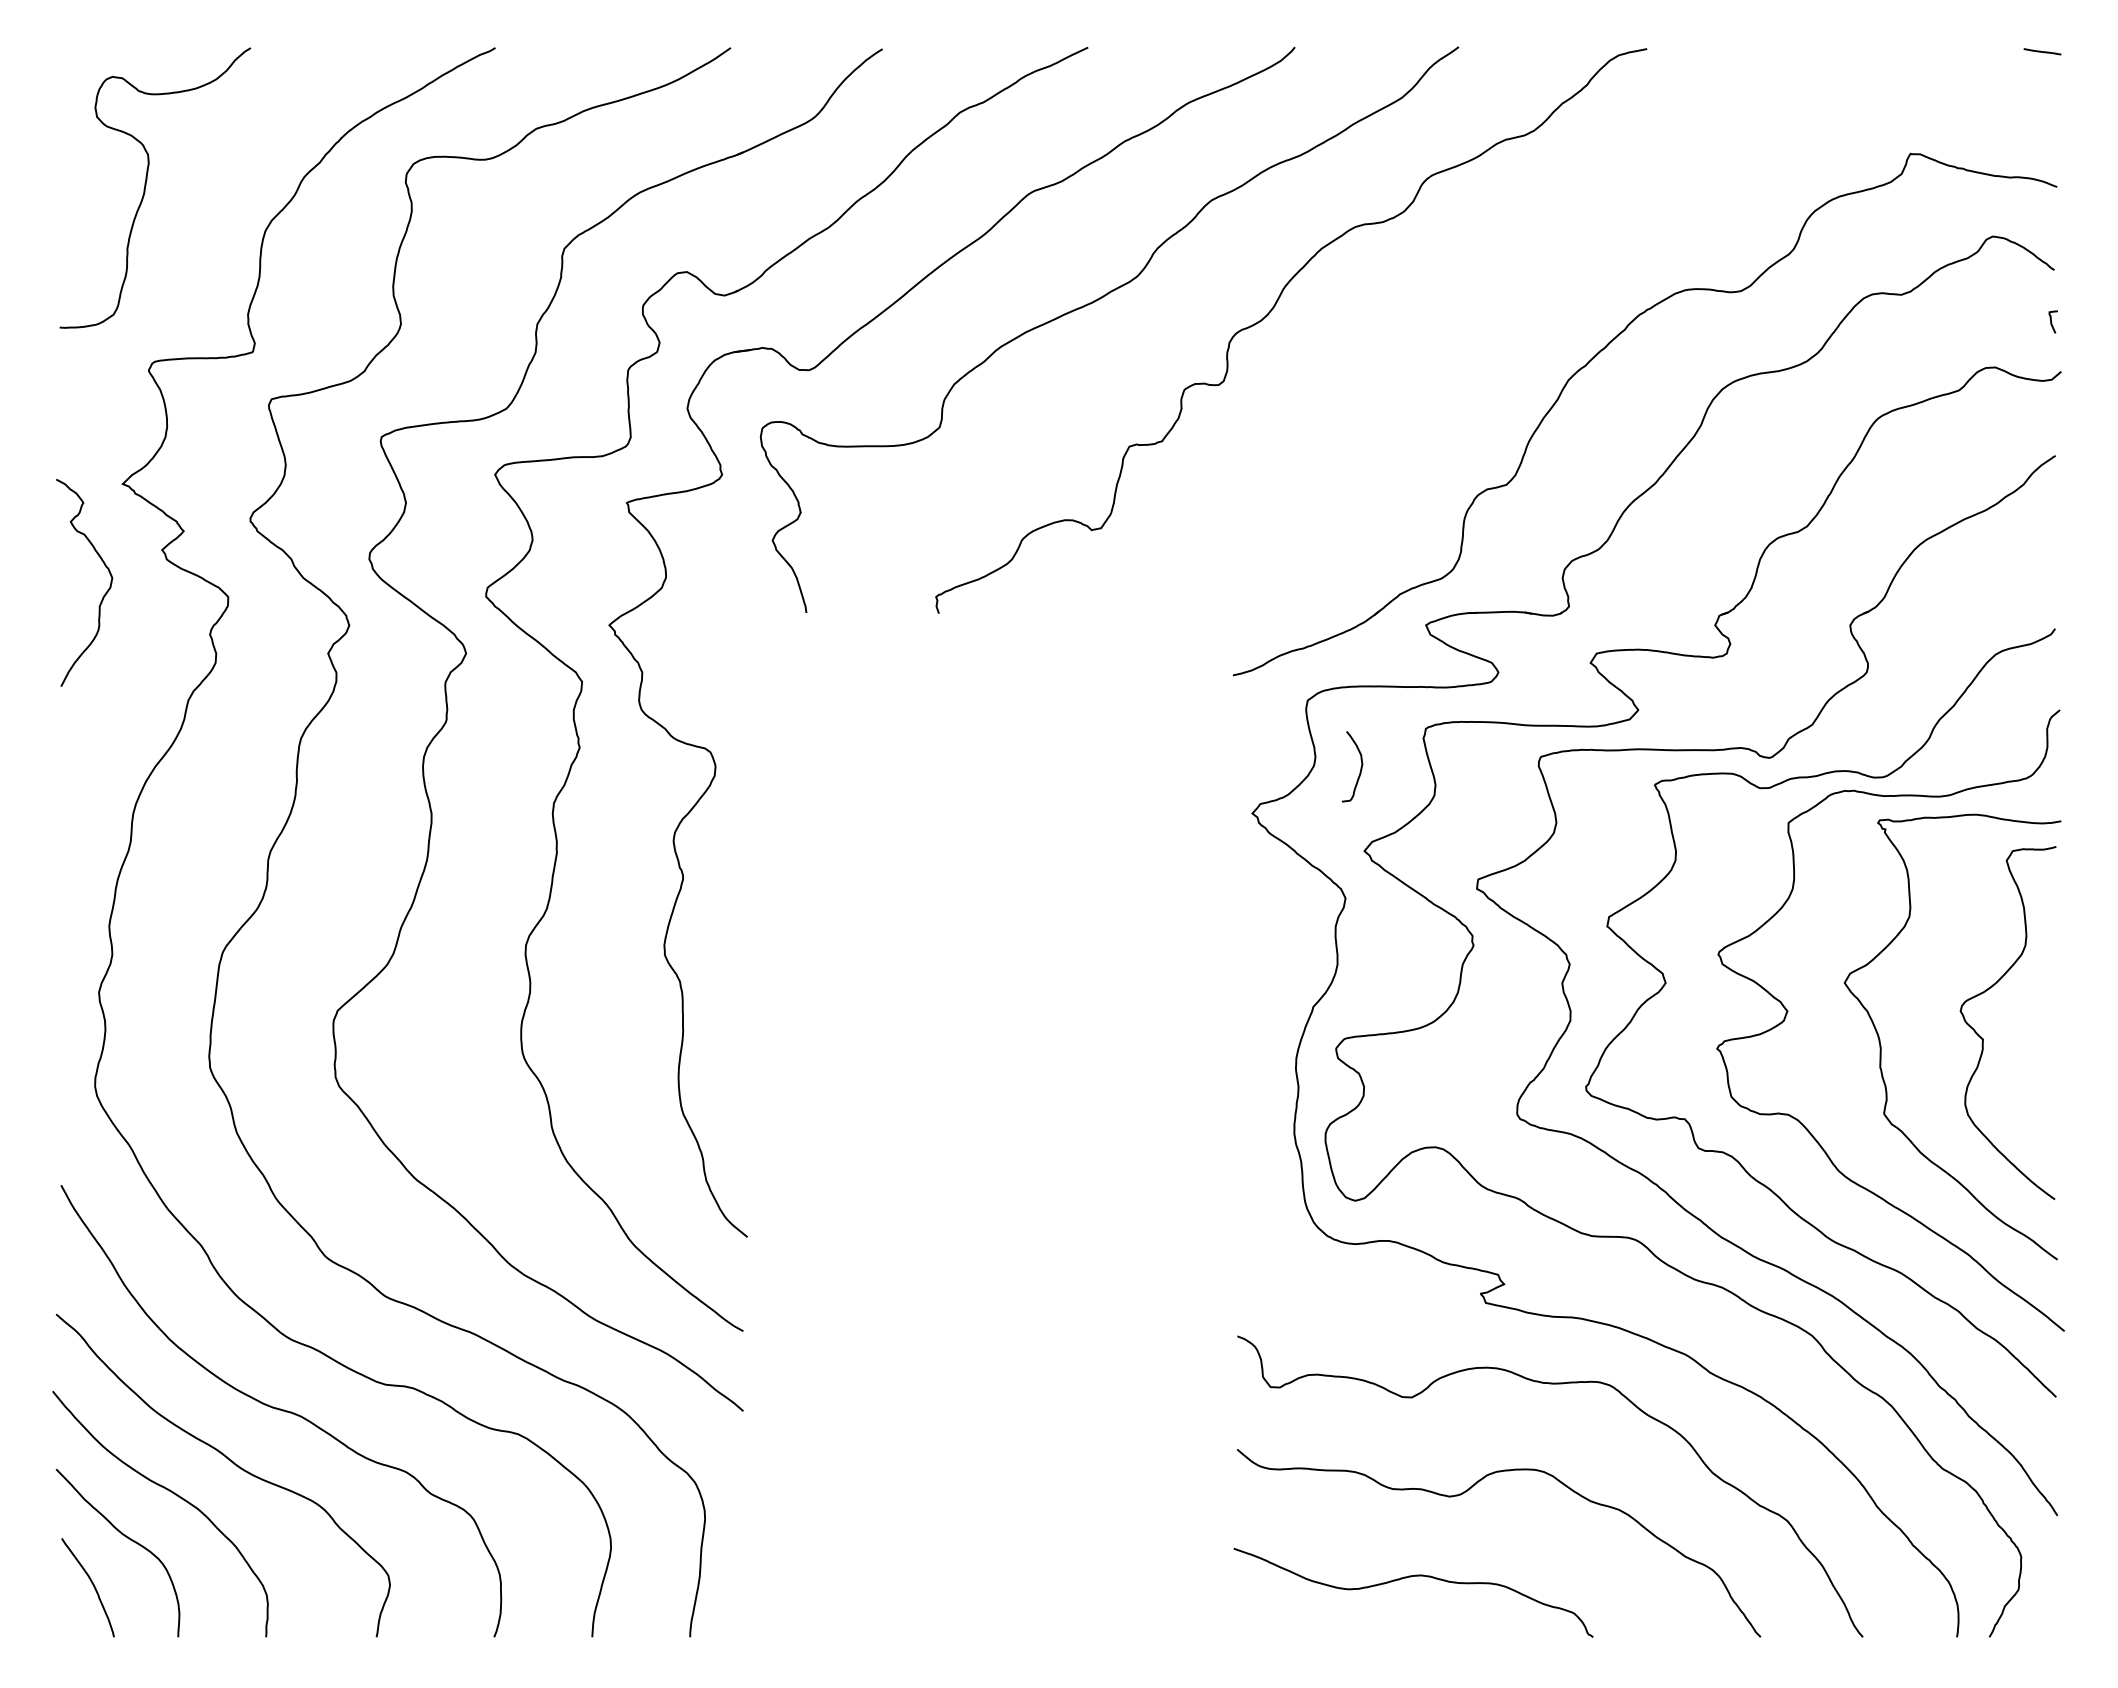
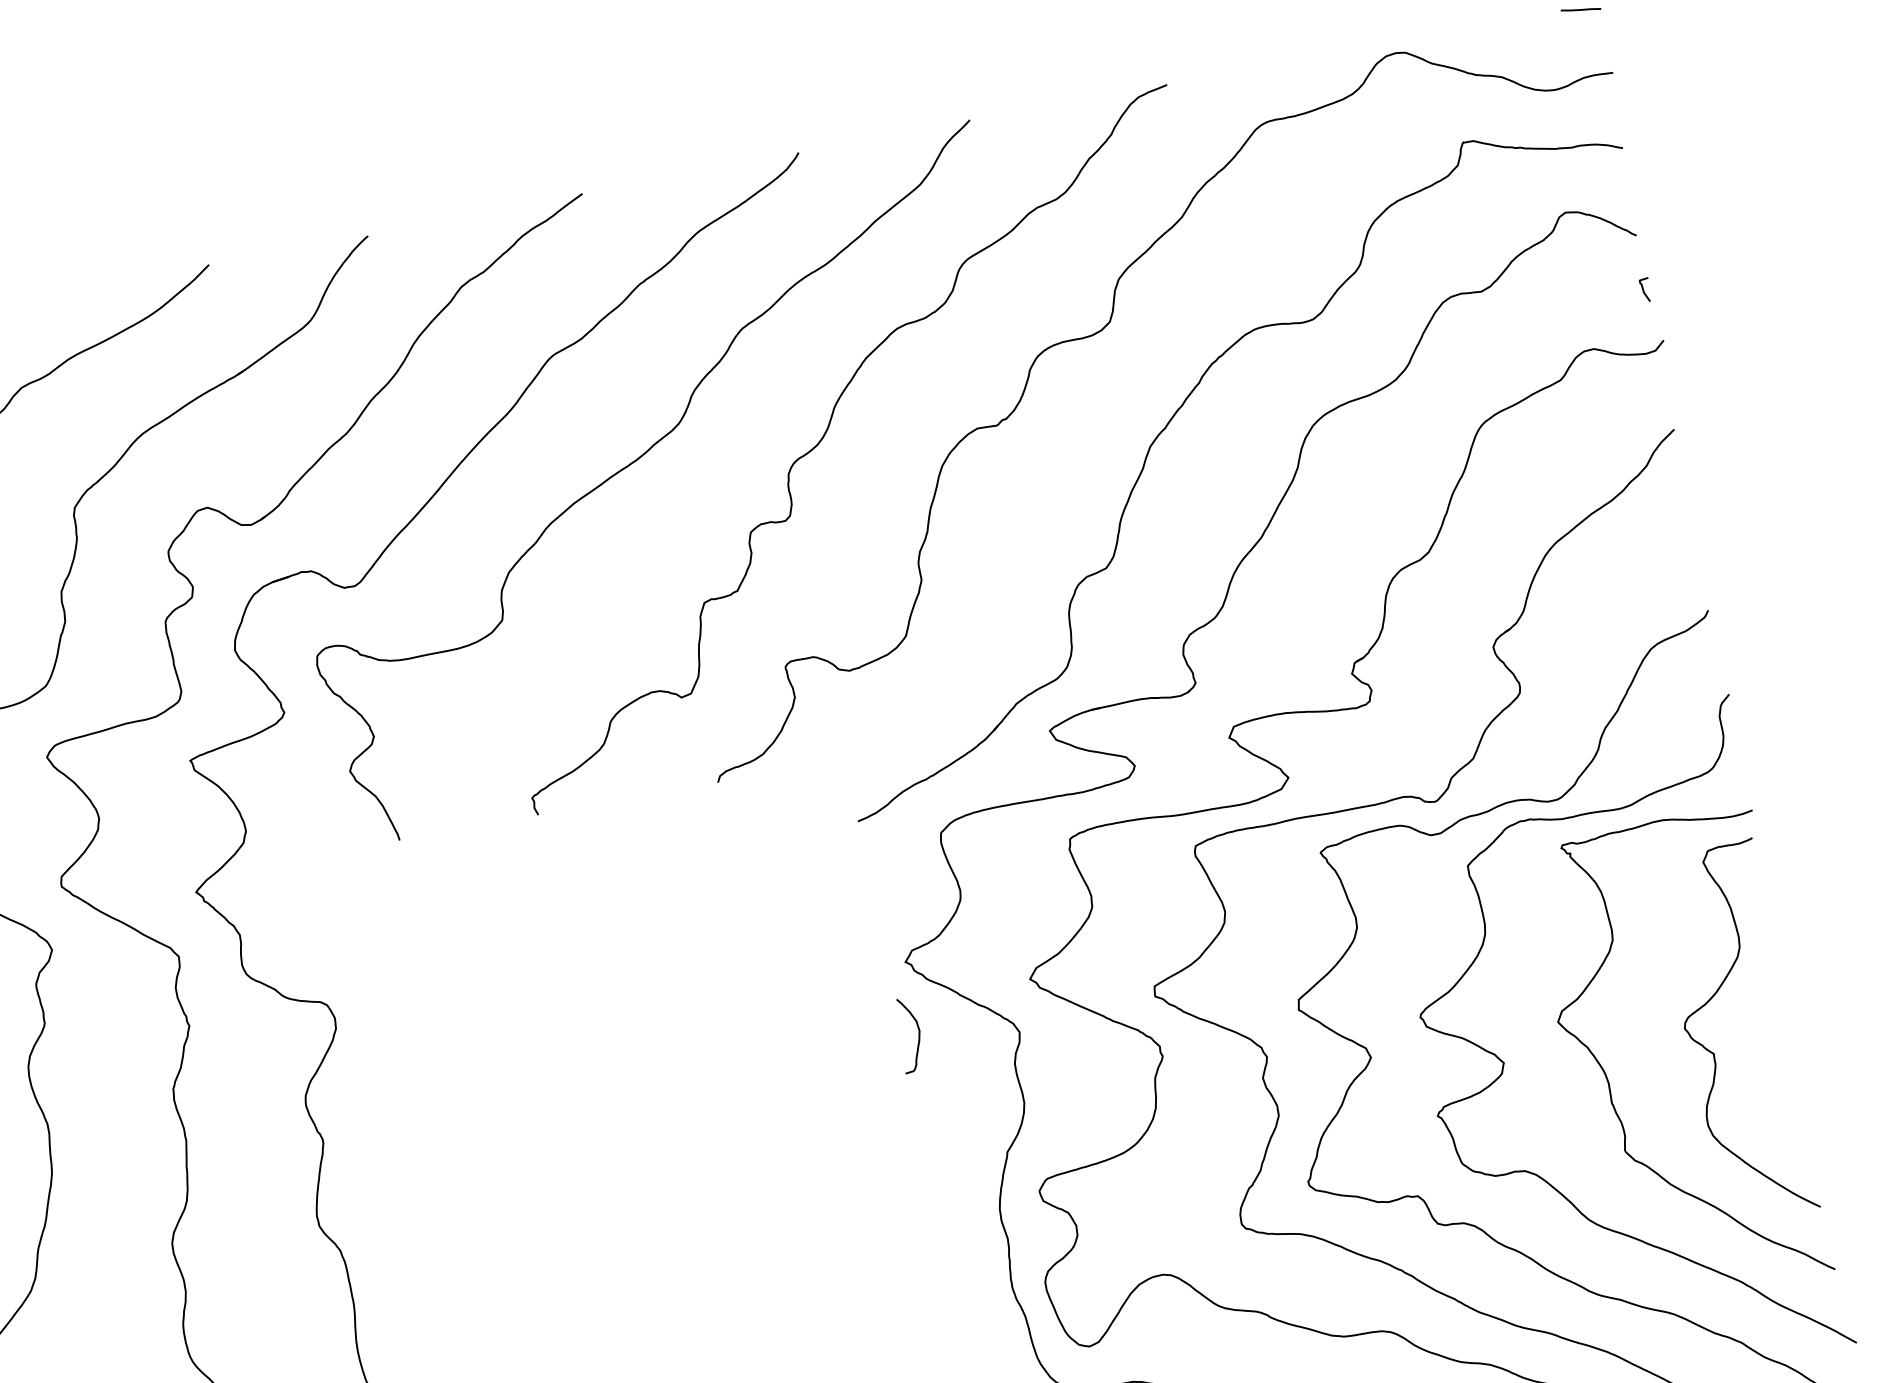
curve: (1545, 264) -> (1103, 330), added
curve: (1360, 767) -> (918, 1034), moved

